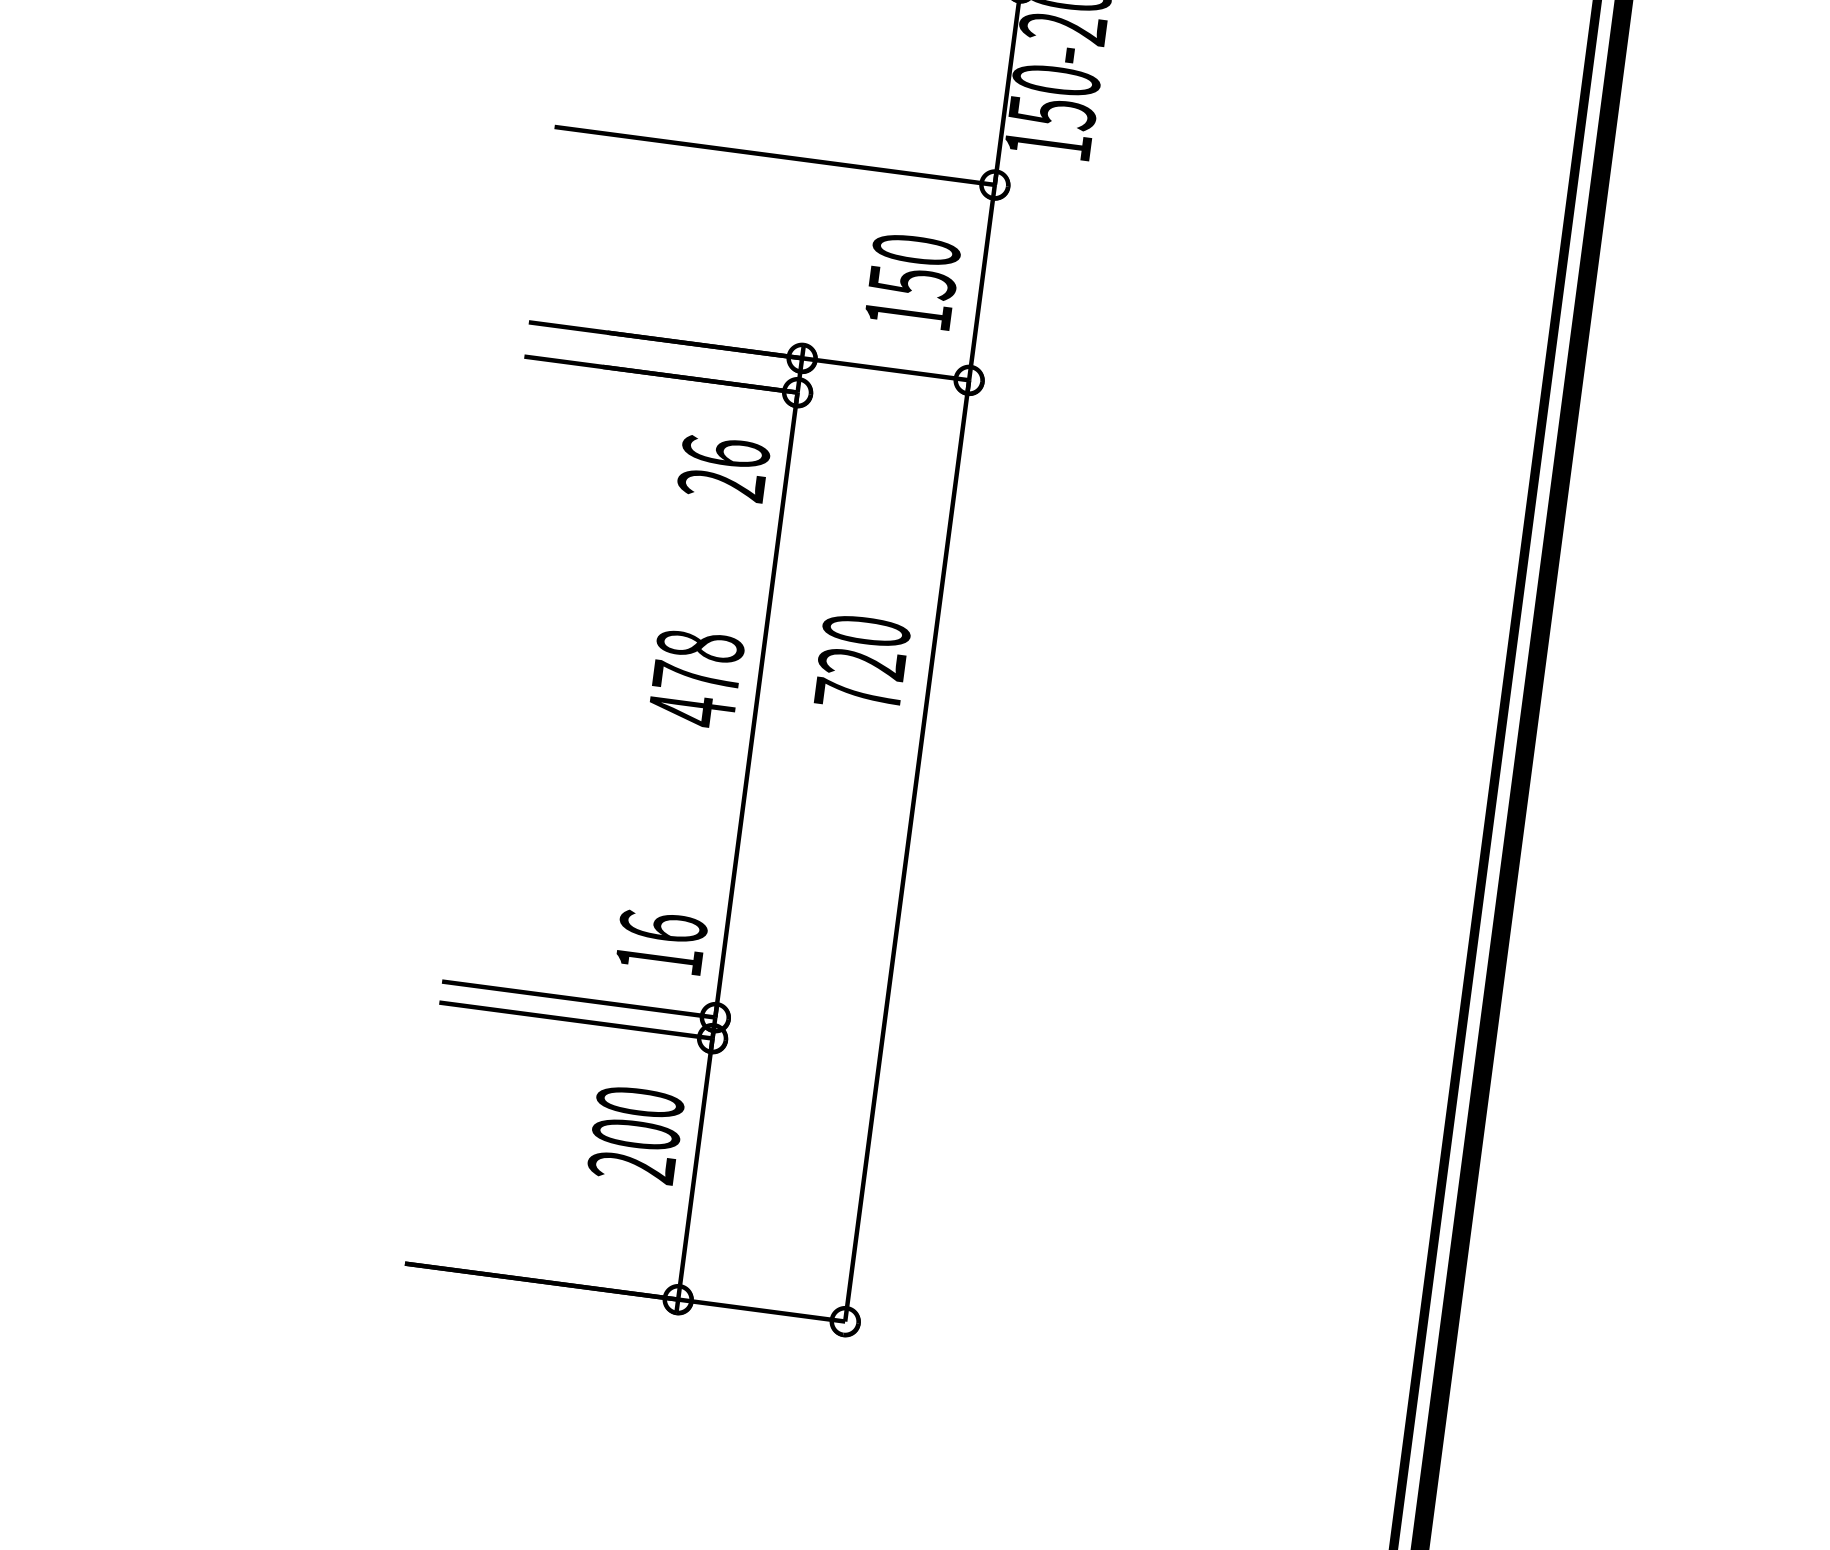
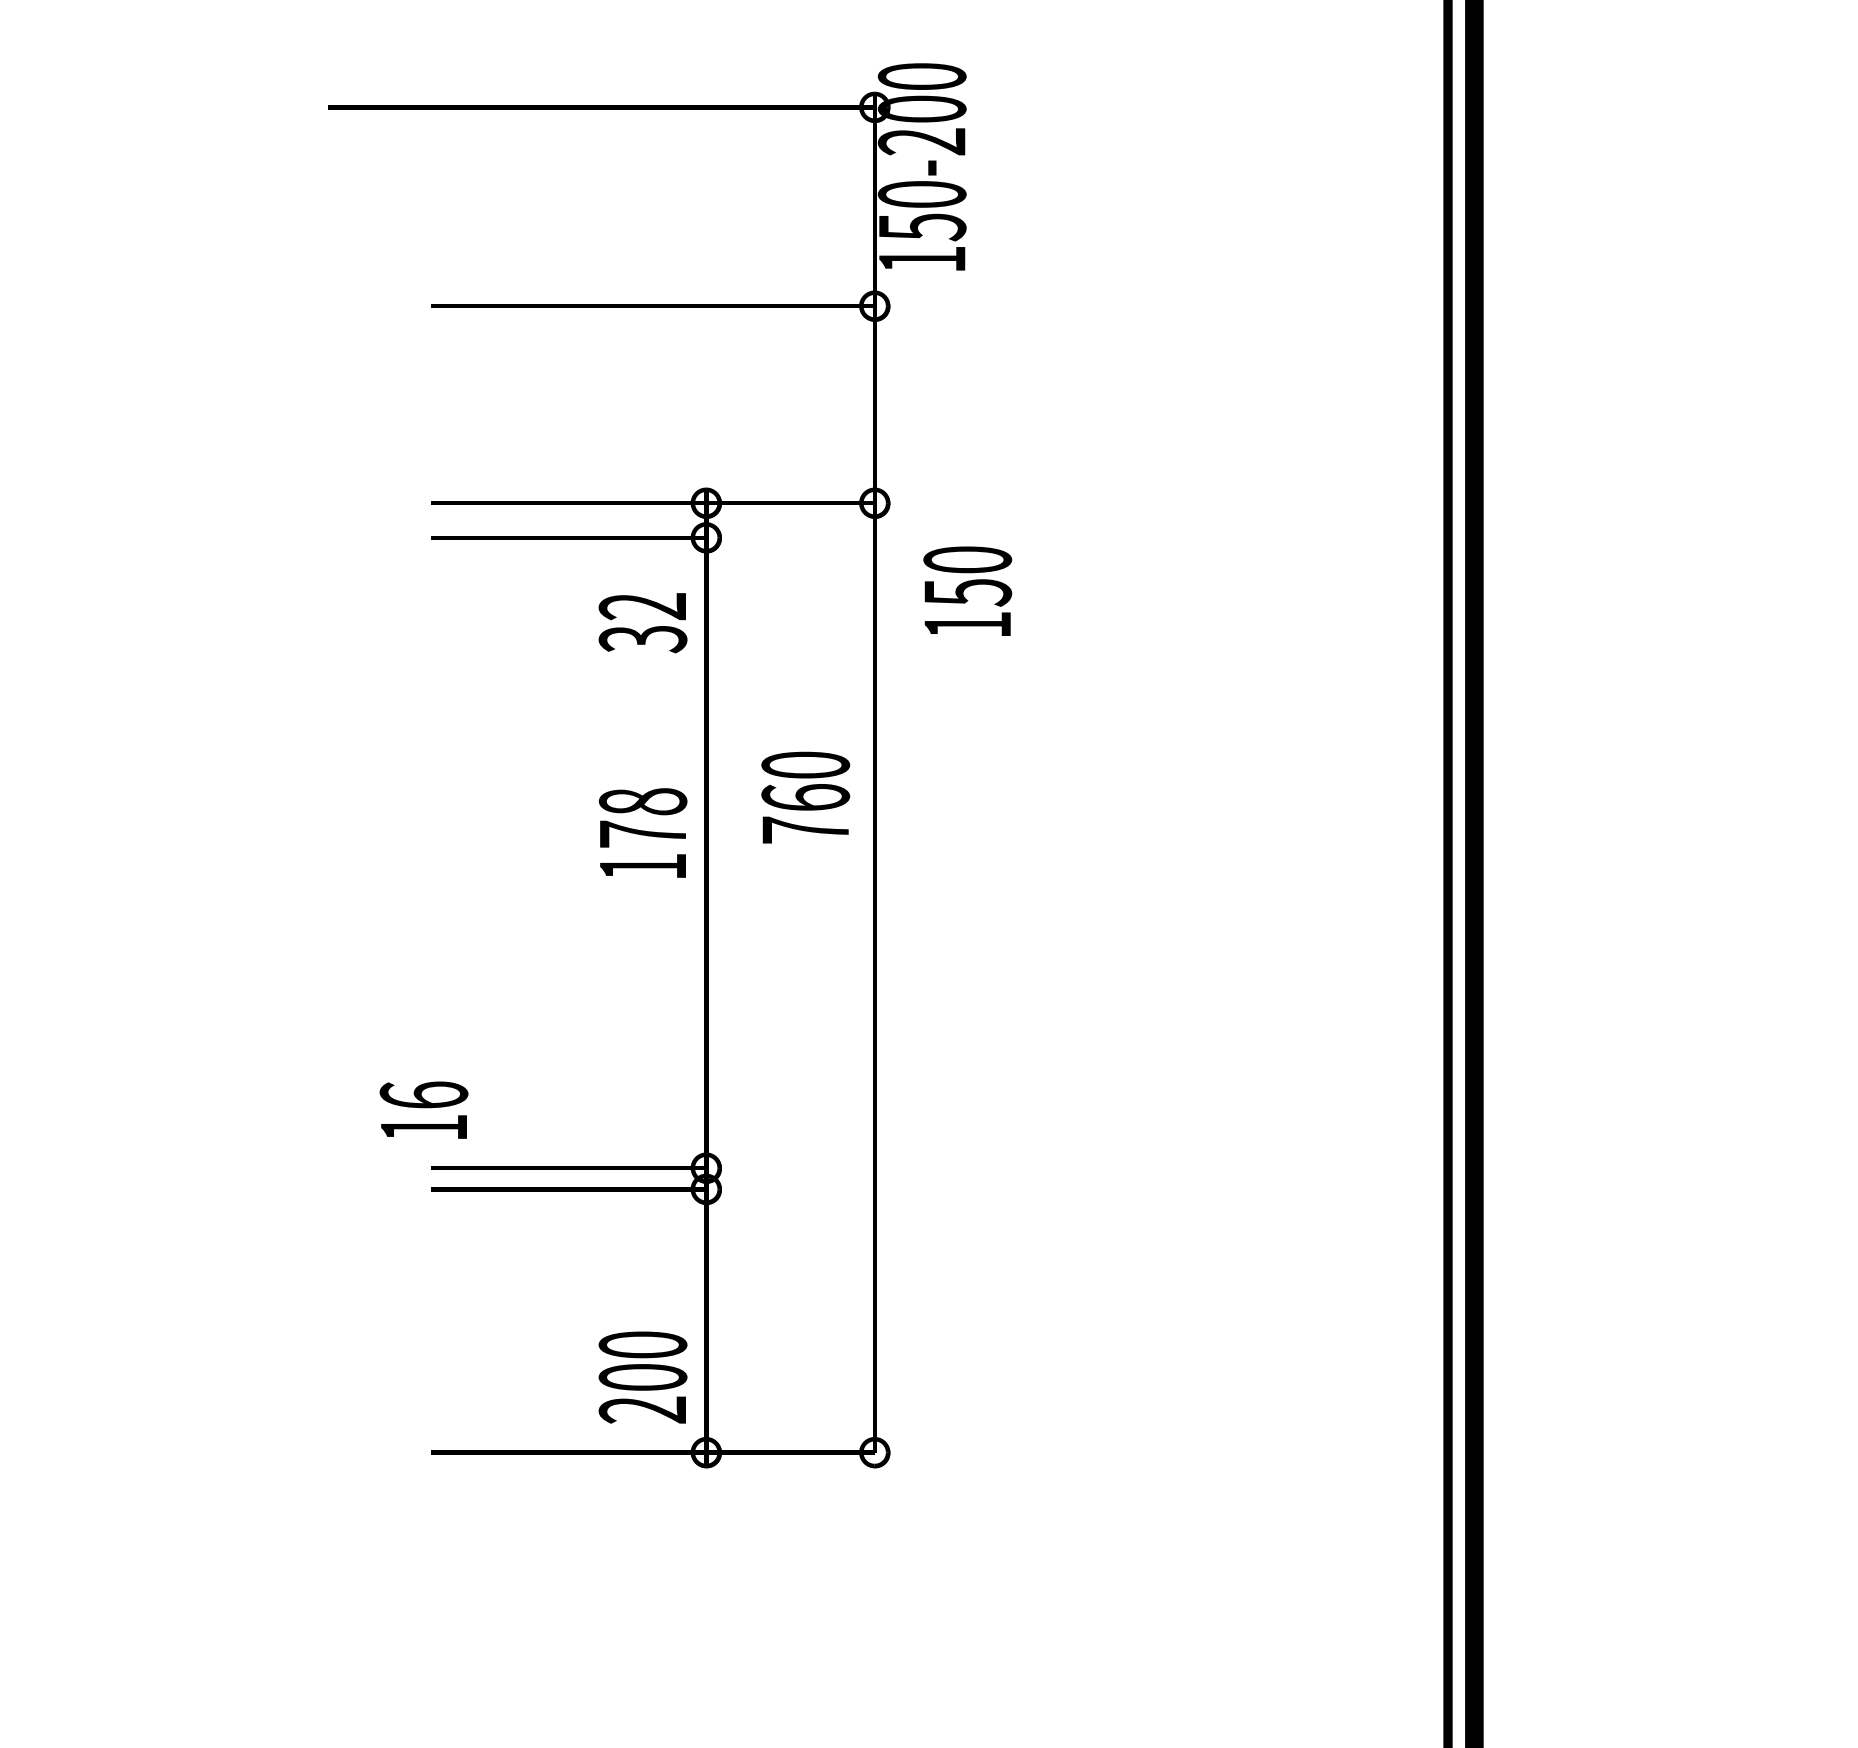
text: (912, 280) -> (967, 590), moved
text: (723, 468) -> (642, 622), 26 -> 32
text: (862, 663) -> (805, 797), 720 -> 760
text: (691, 710) -> (642, 866), 478 -> 178
text: (661, 941) -> (423, 1109), moved
text: (635, 1134) -> (642, 1377), moved

